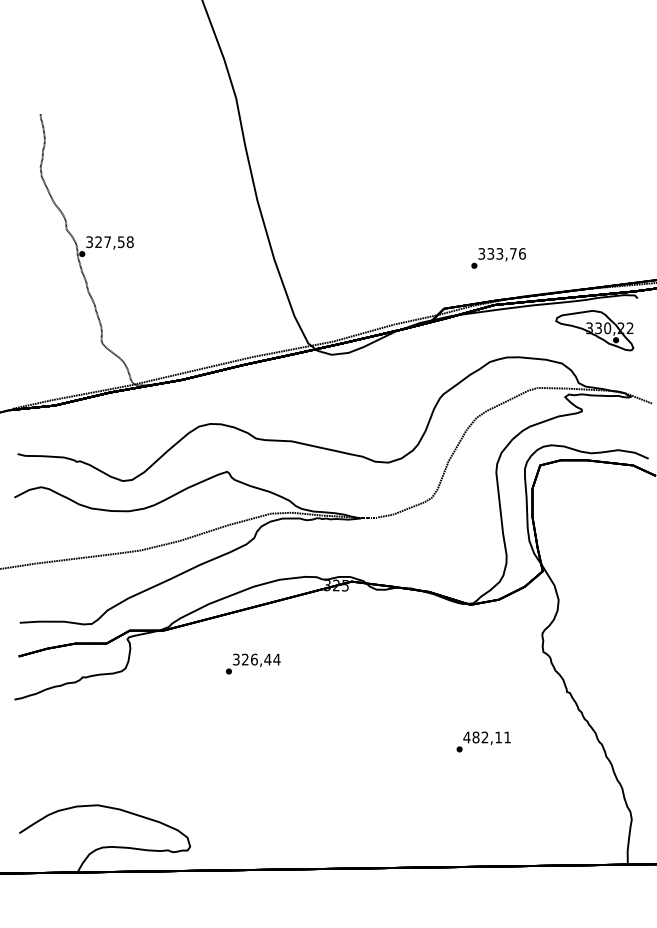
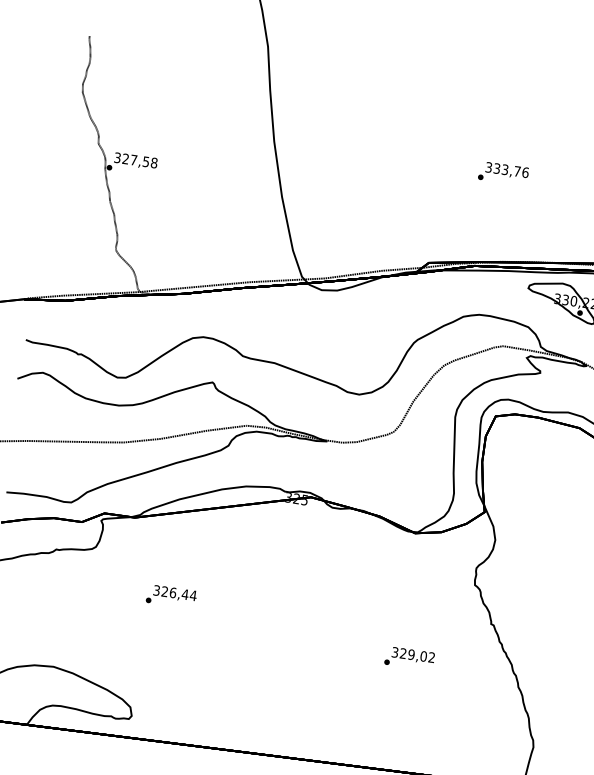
text: (498, 258) -> (503, 173), moved
text: (253, 663) -> (171, 596), moved
text: (486, 737) -> (412, 654), 482,11 -> 329,02

